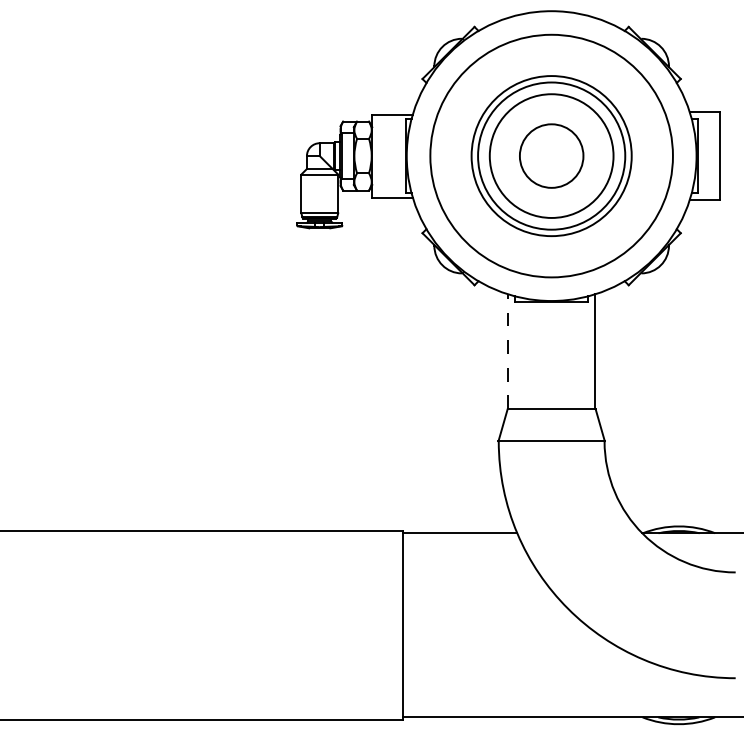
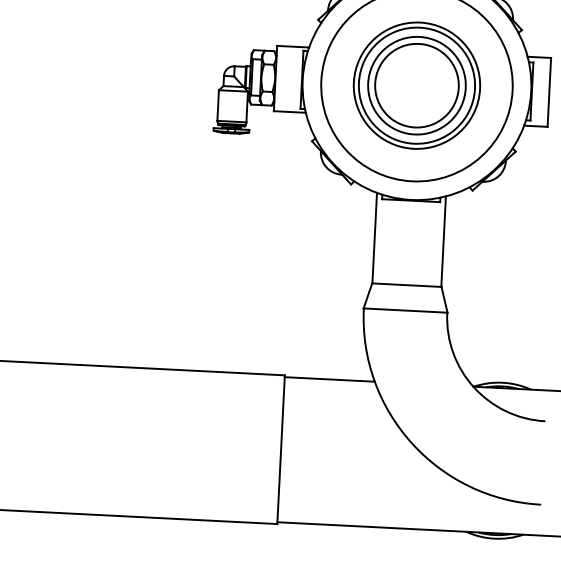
circle: (551, 156) -> (416, 86), size x1.67
line: (507, 351) -> (374, 237), dashed -> solid

